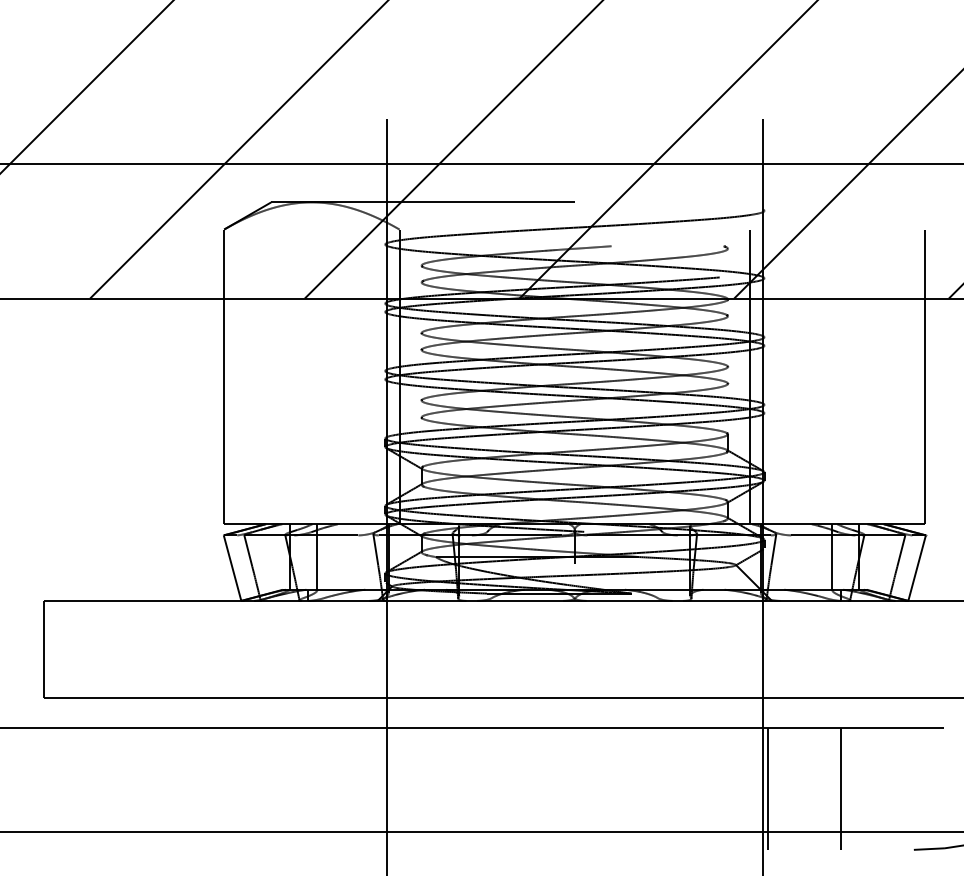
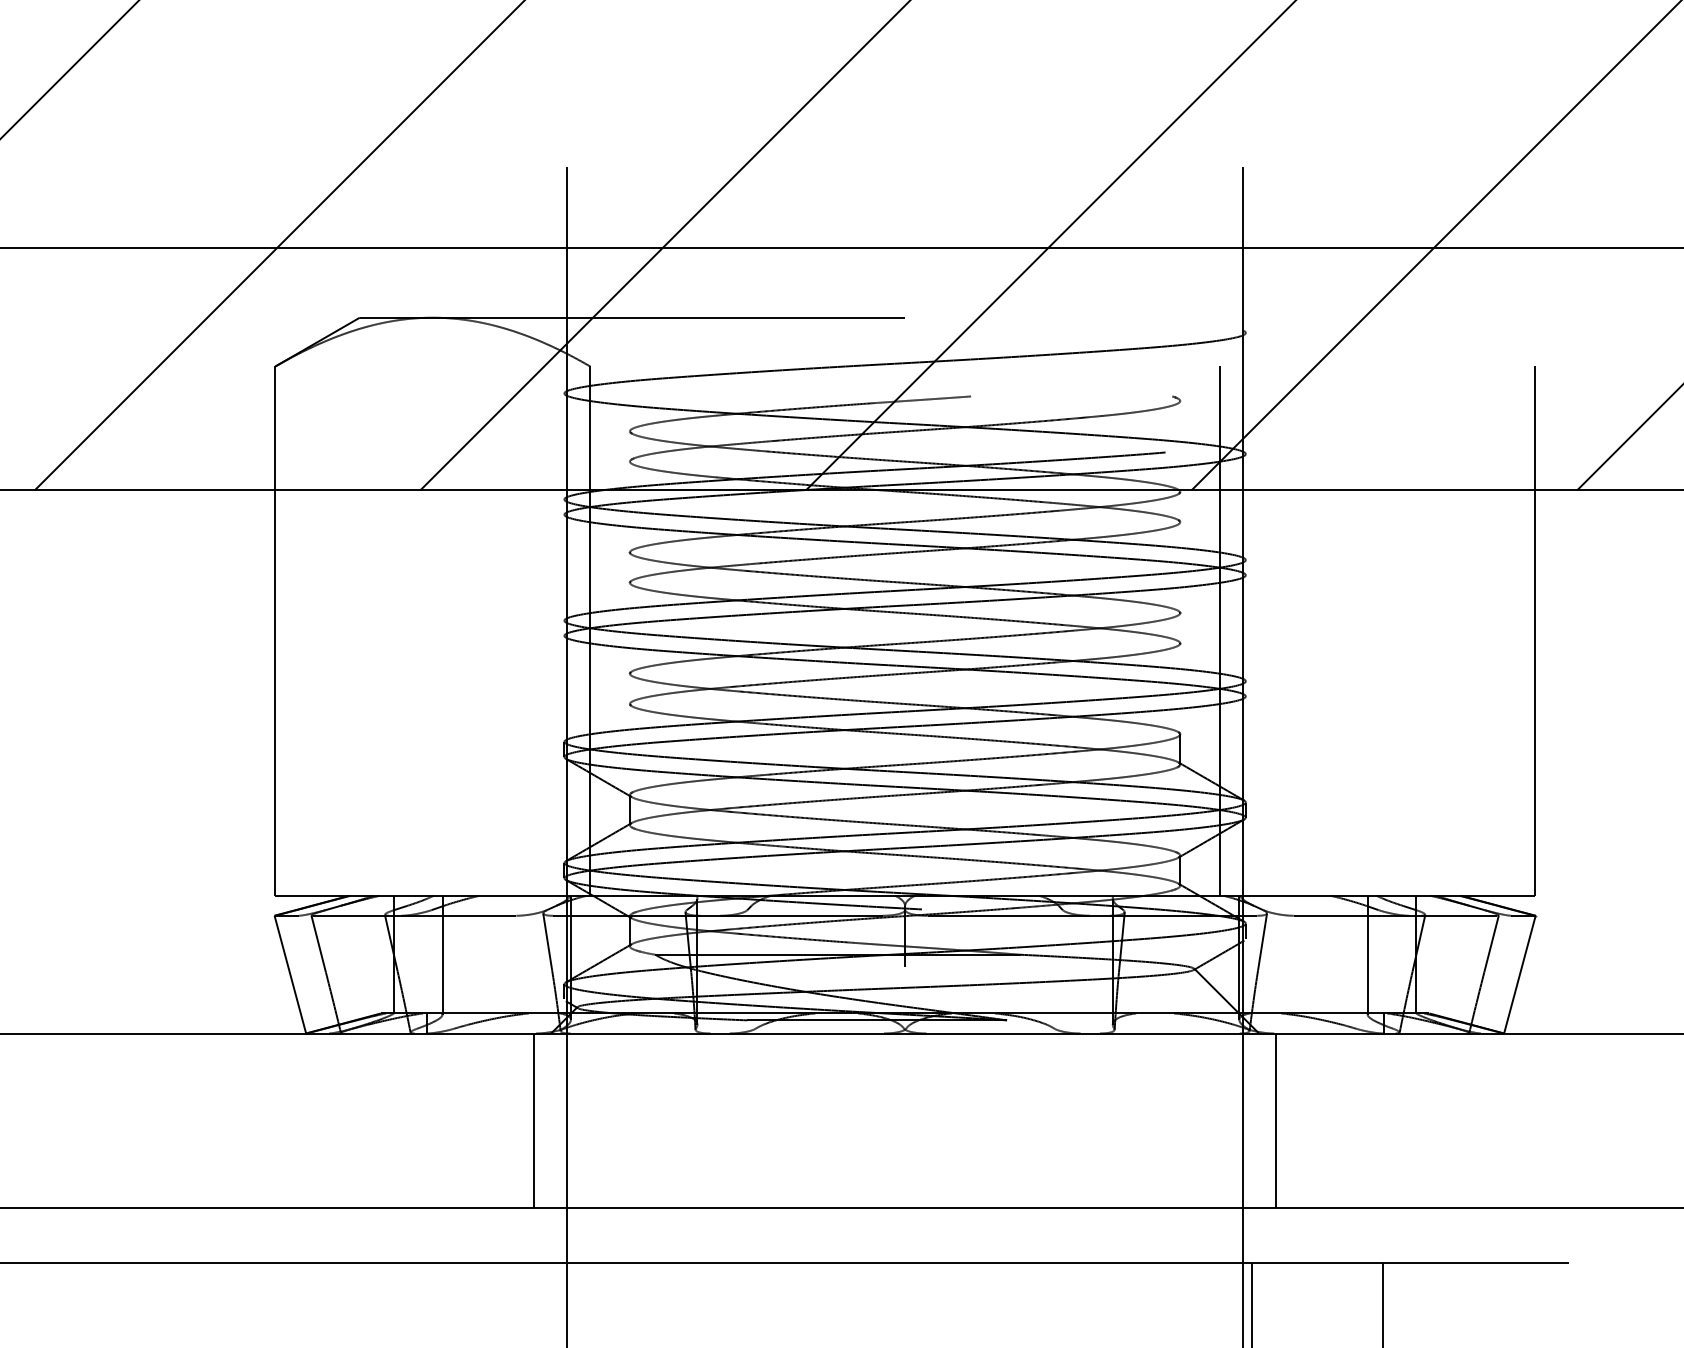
line: (368, 649) -> (534, 1120), added
line: (781, 649) -> (1276, 1120), added

